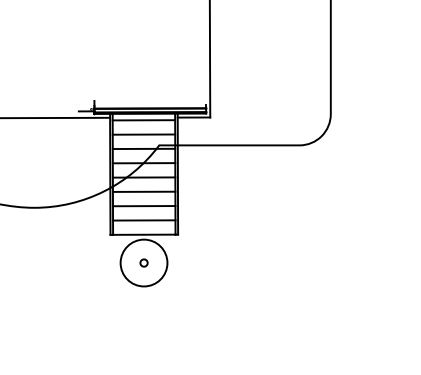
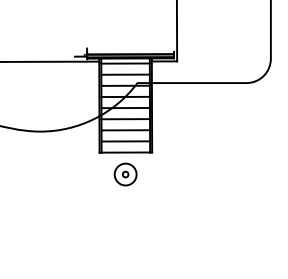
circle: (143, 262) -> (125, 174), size x0.6

